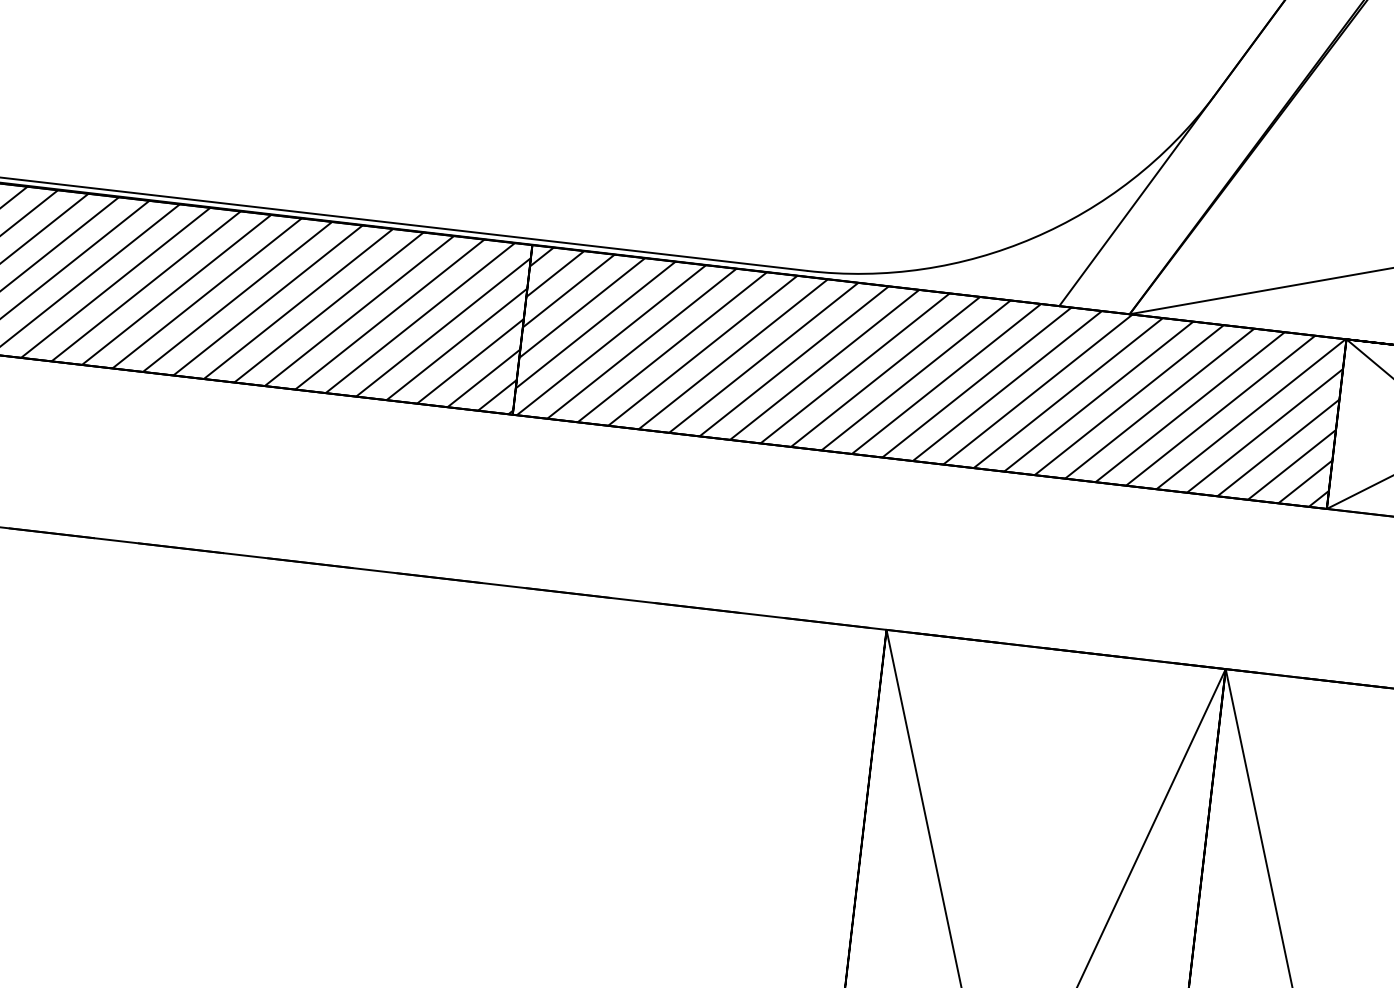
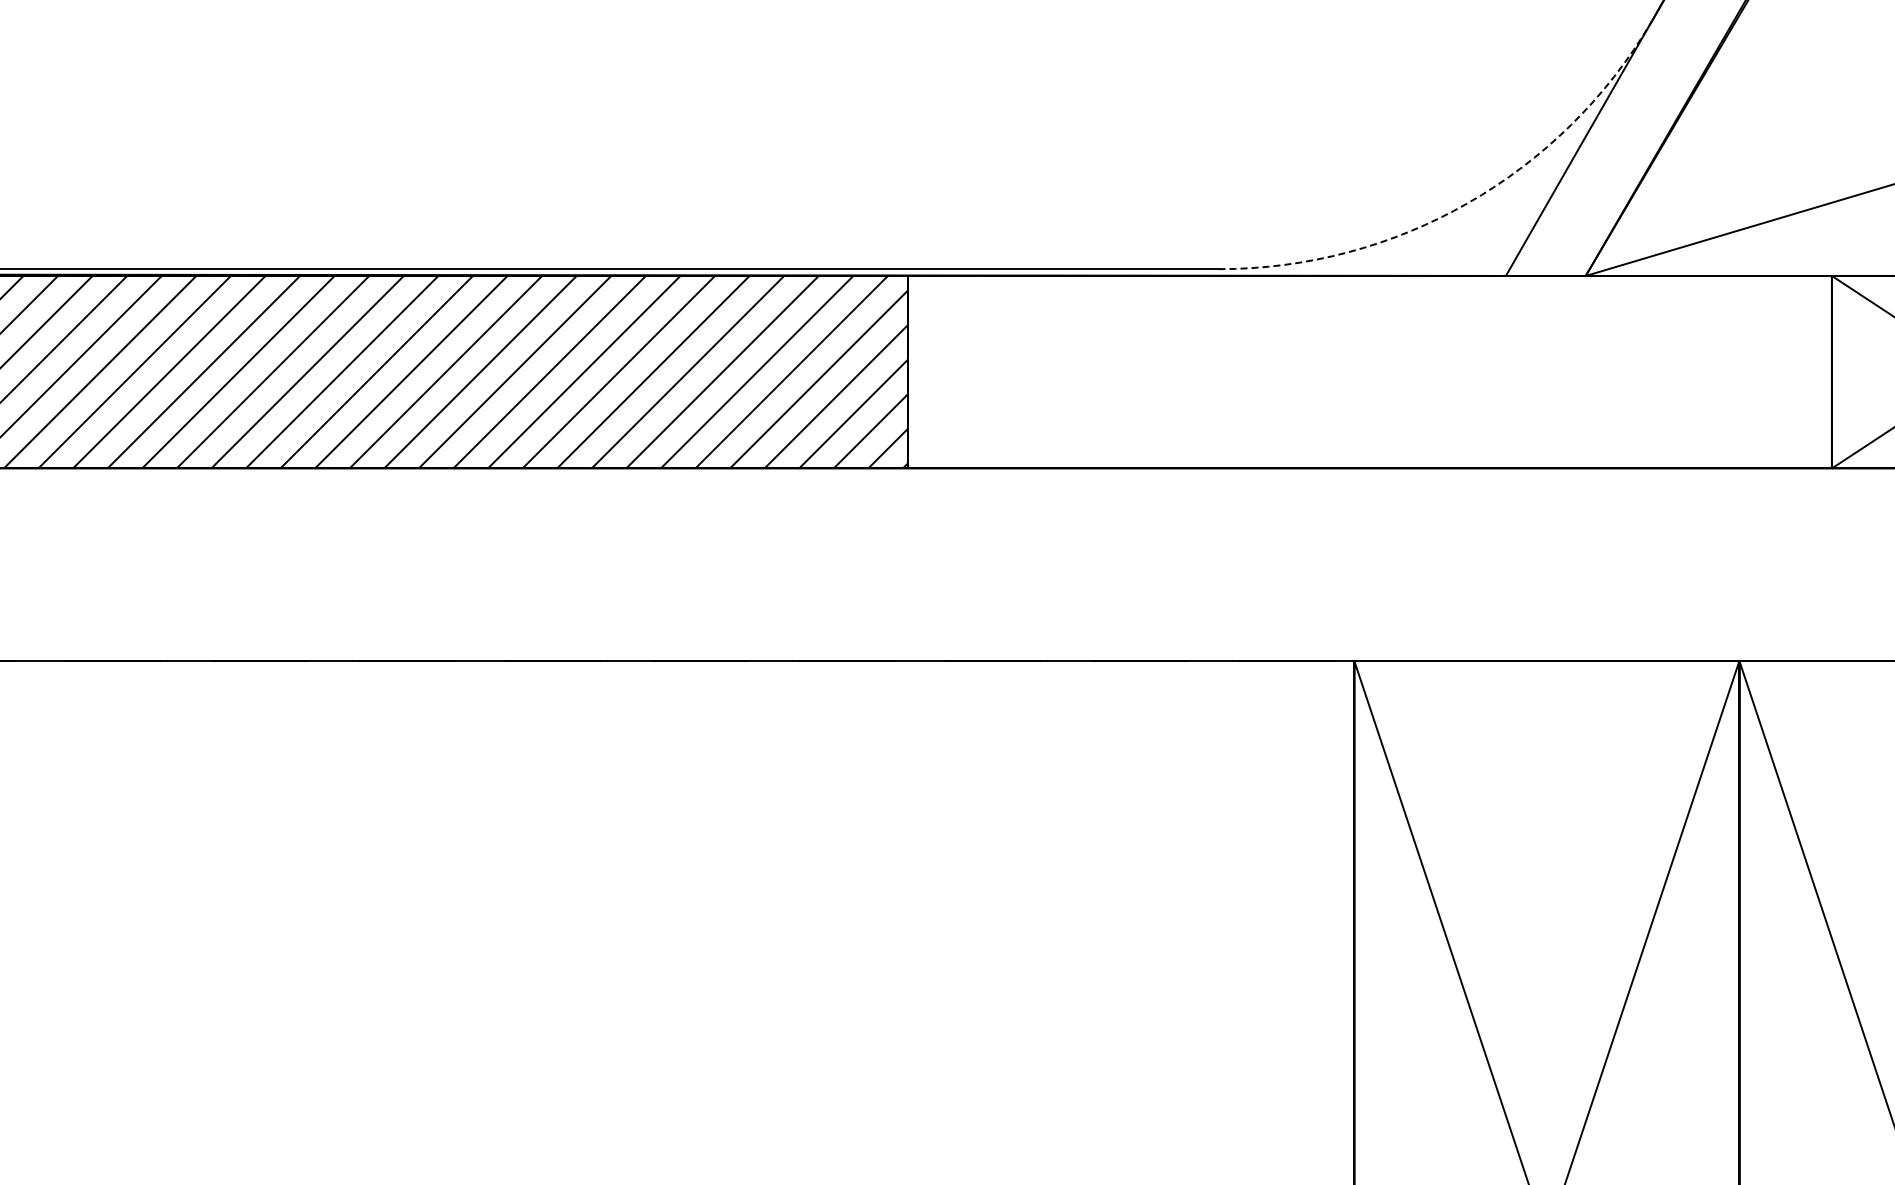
arc: (1033, 238) -> (1468, 203), solid -> dashed
hatch: (929, 376) -> (1369, 371), removed

